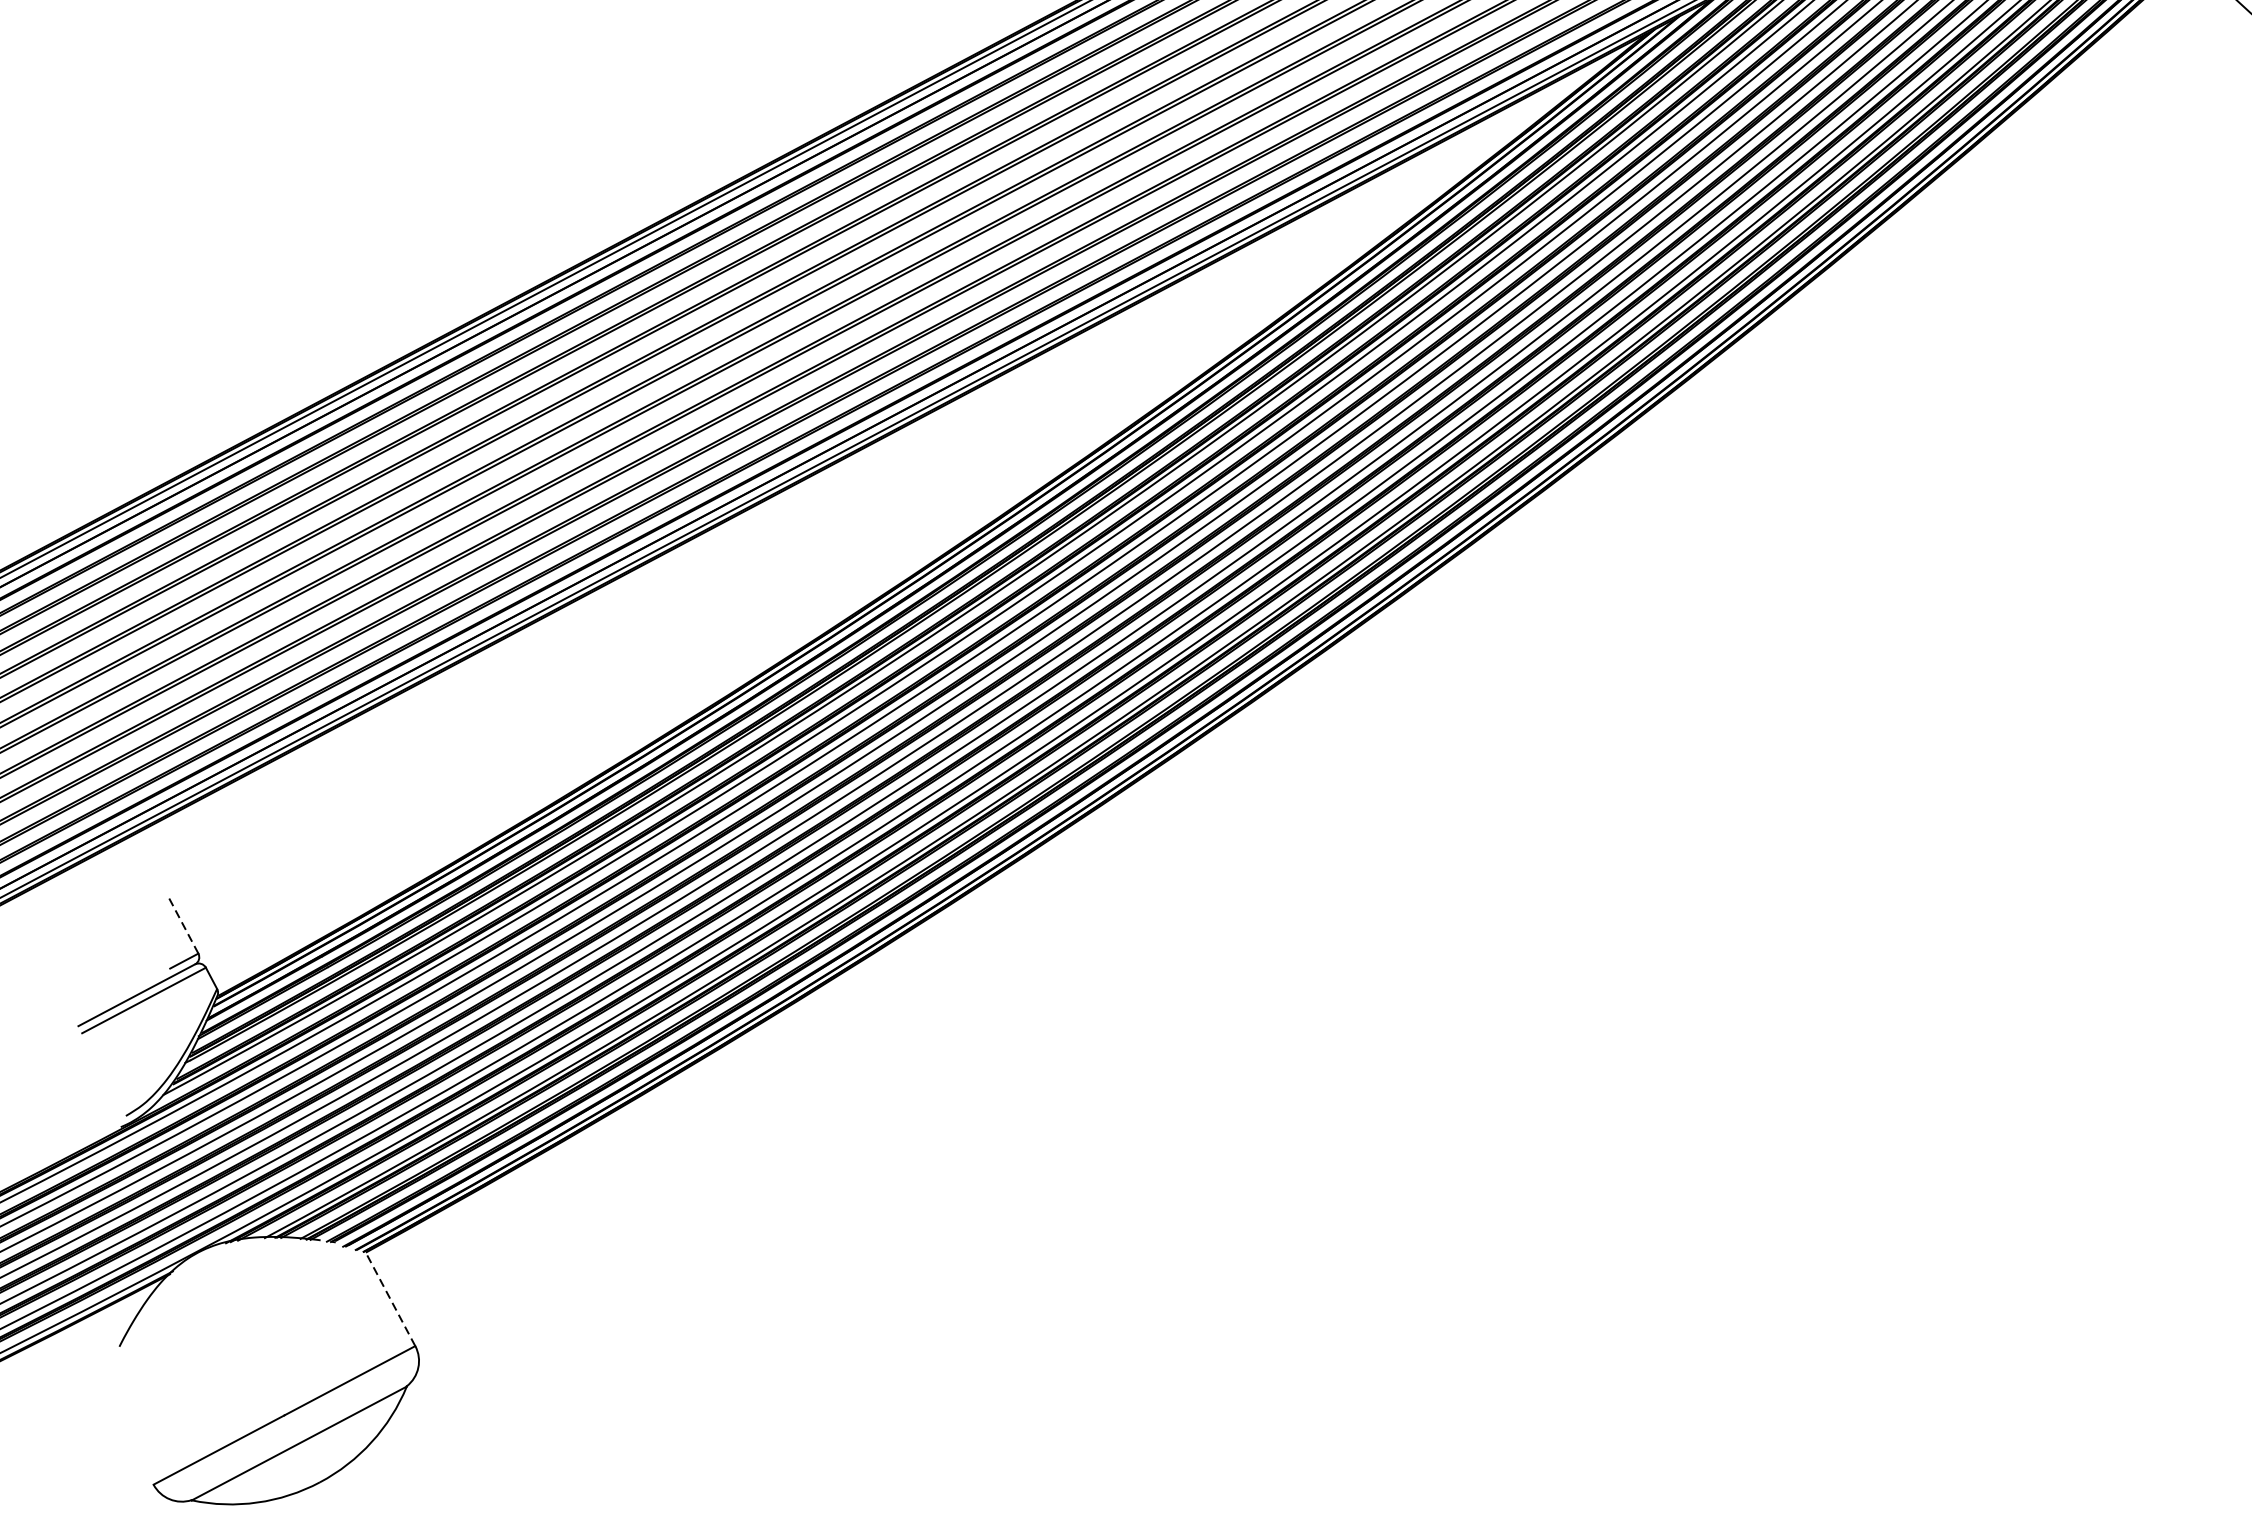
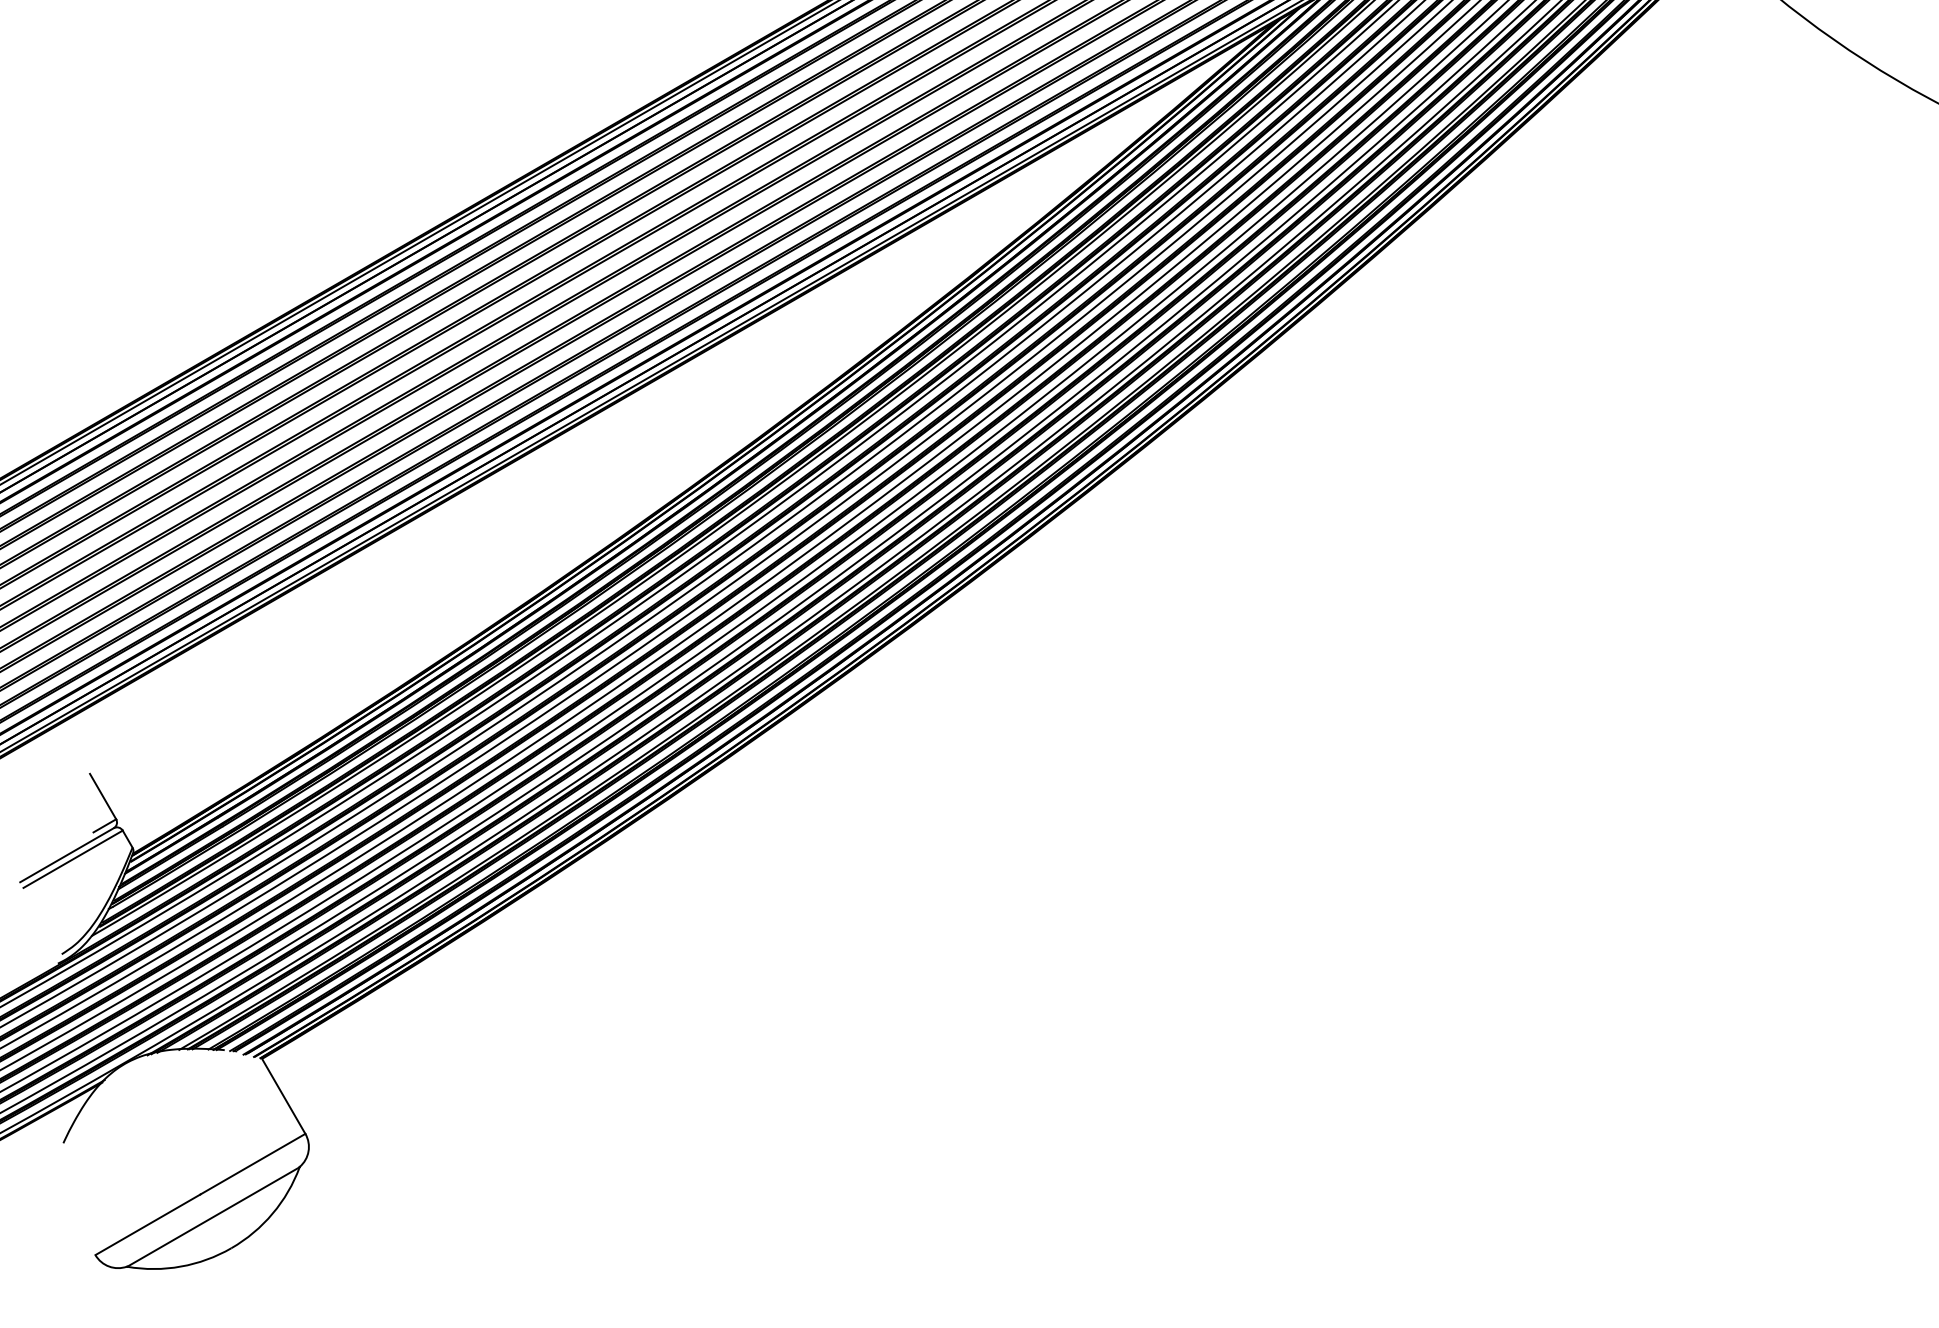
line: (182, 925) -> (102, 796), dashed -> solid
line: (390, 1298) -> (283, 1095), dashed -> solid

